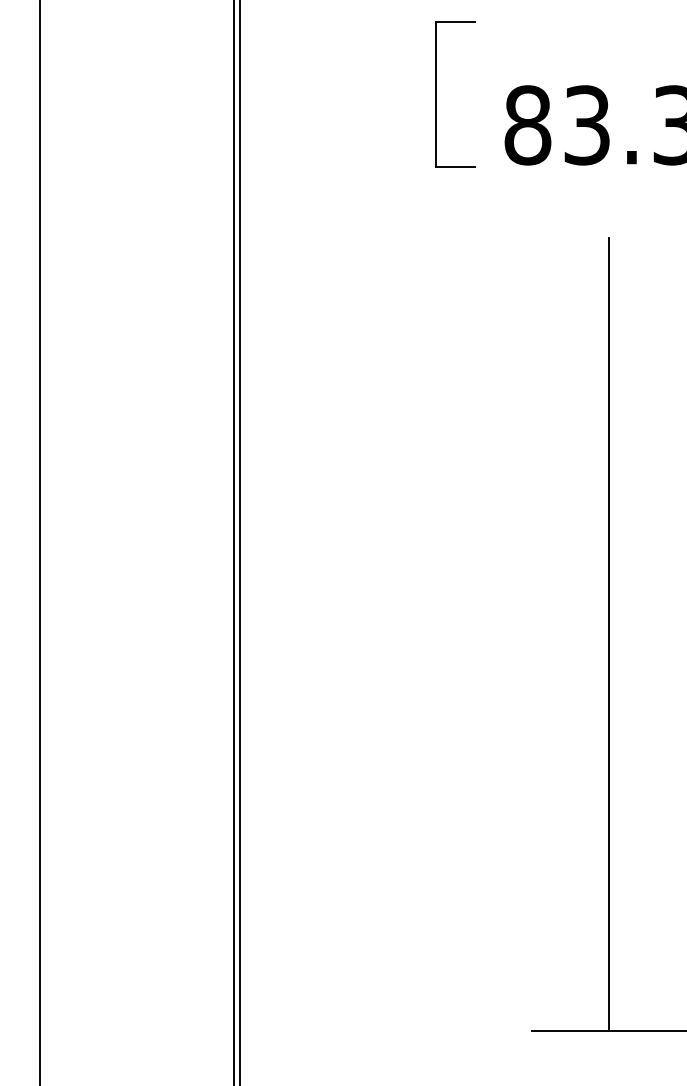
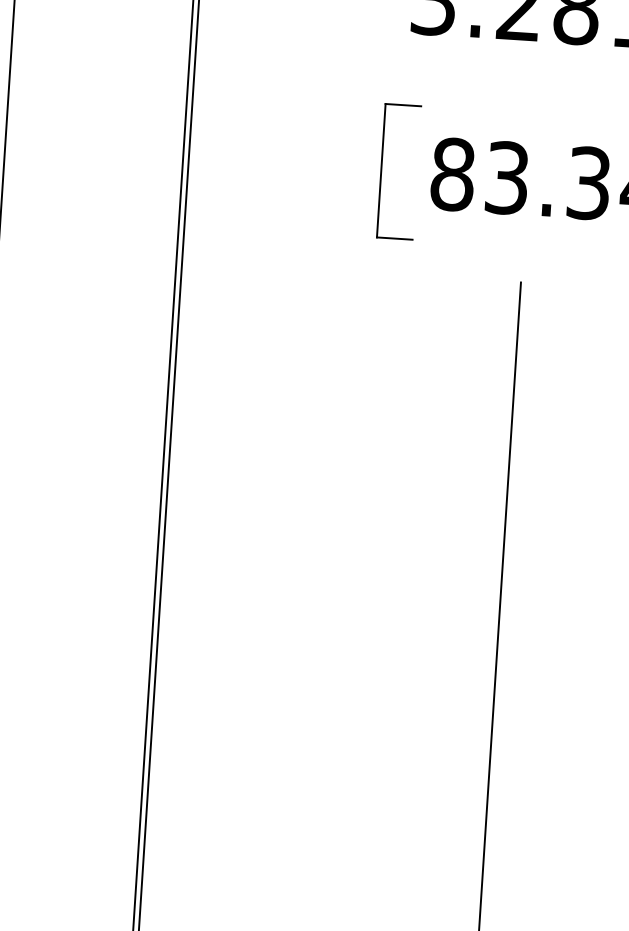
part: (436, 94) -> (381, 171), moved

